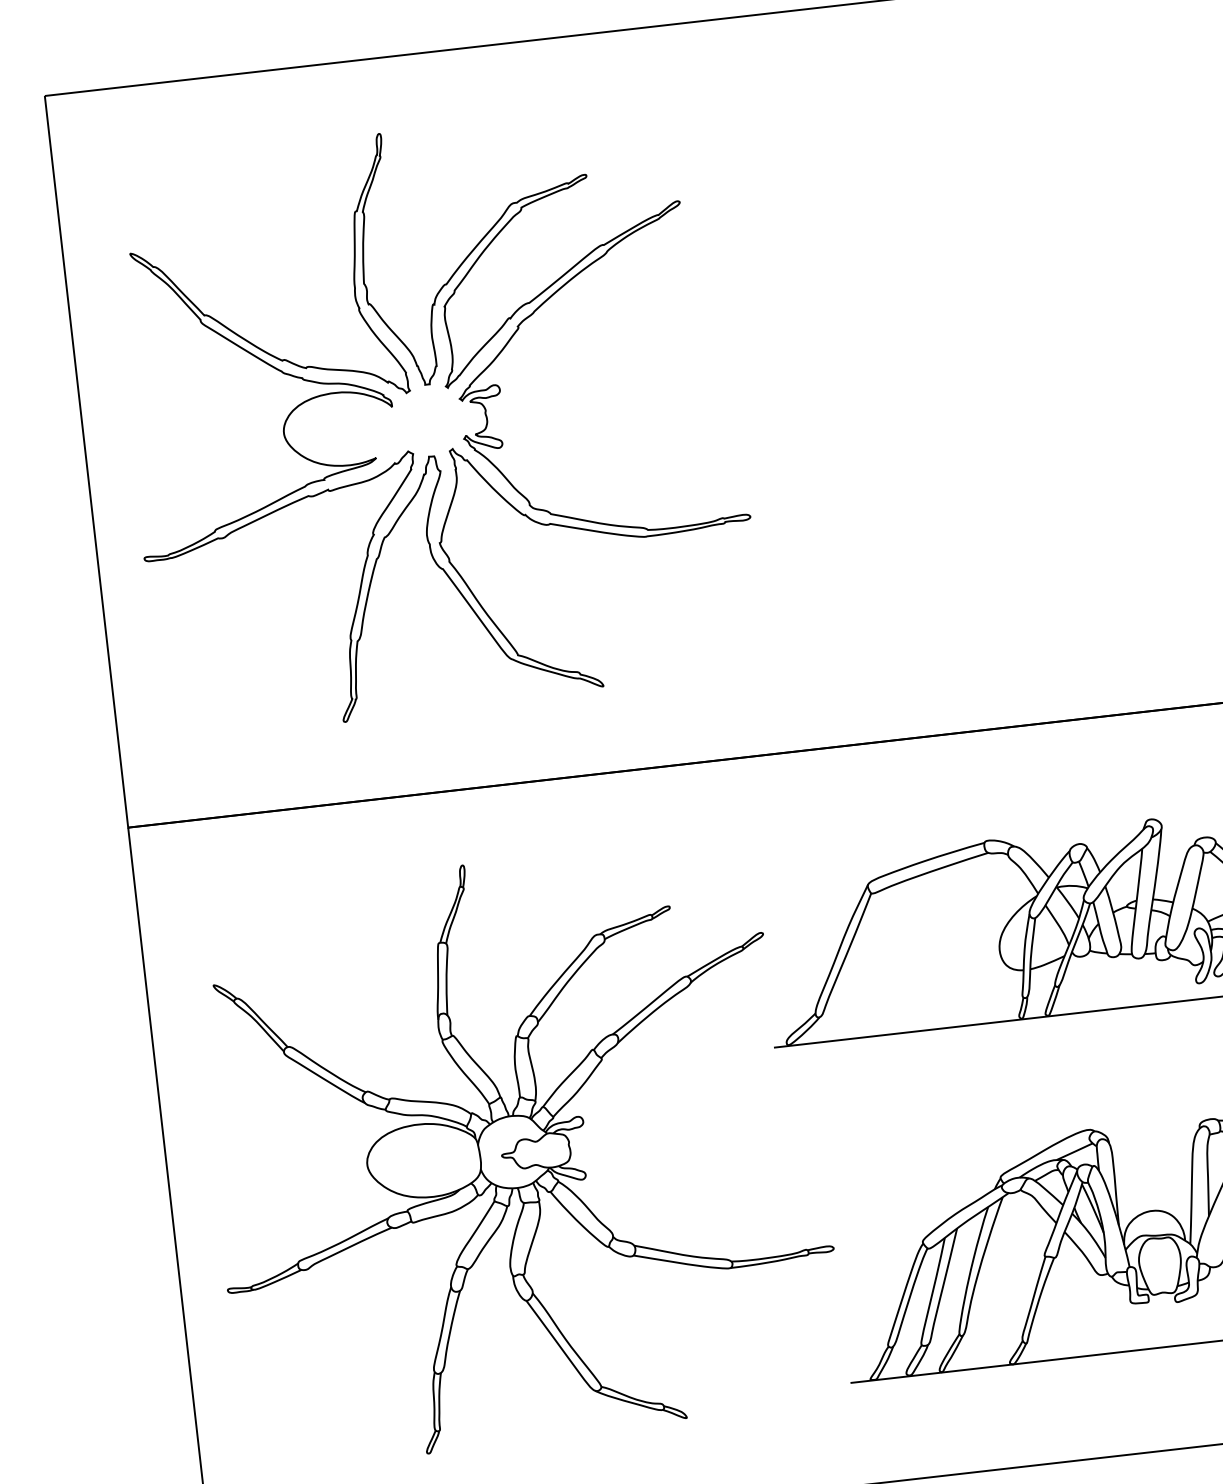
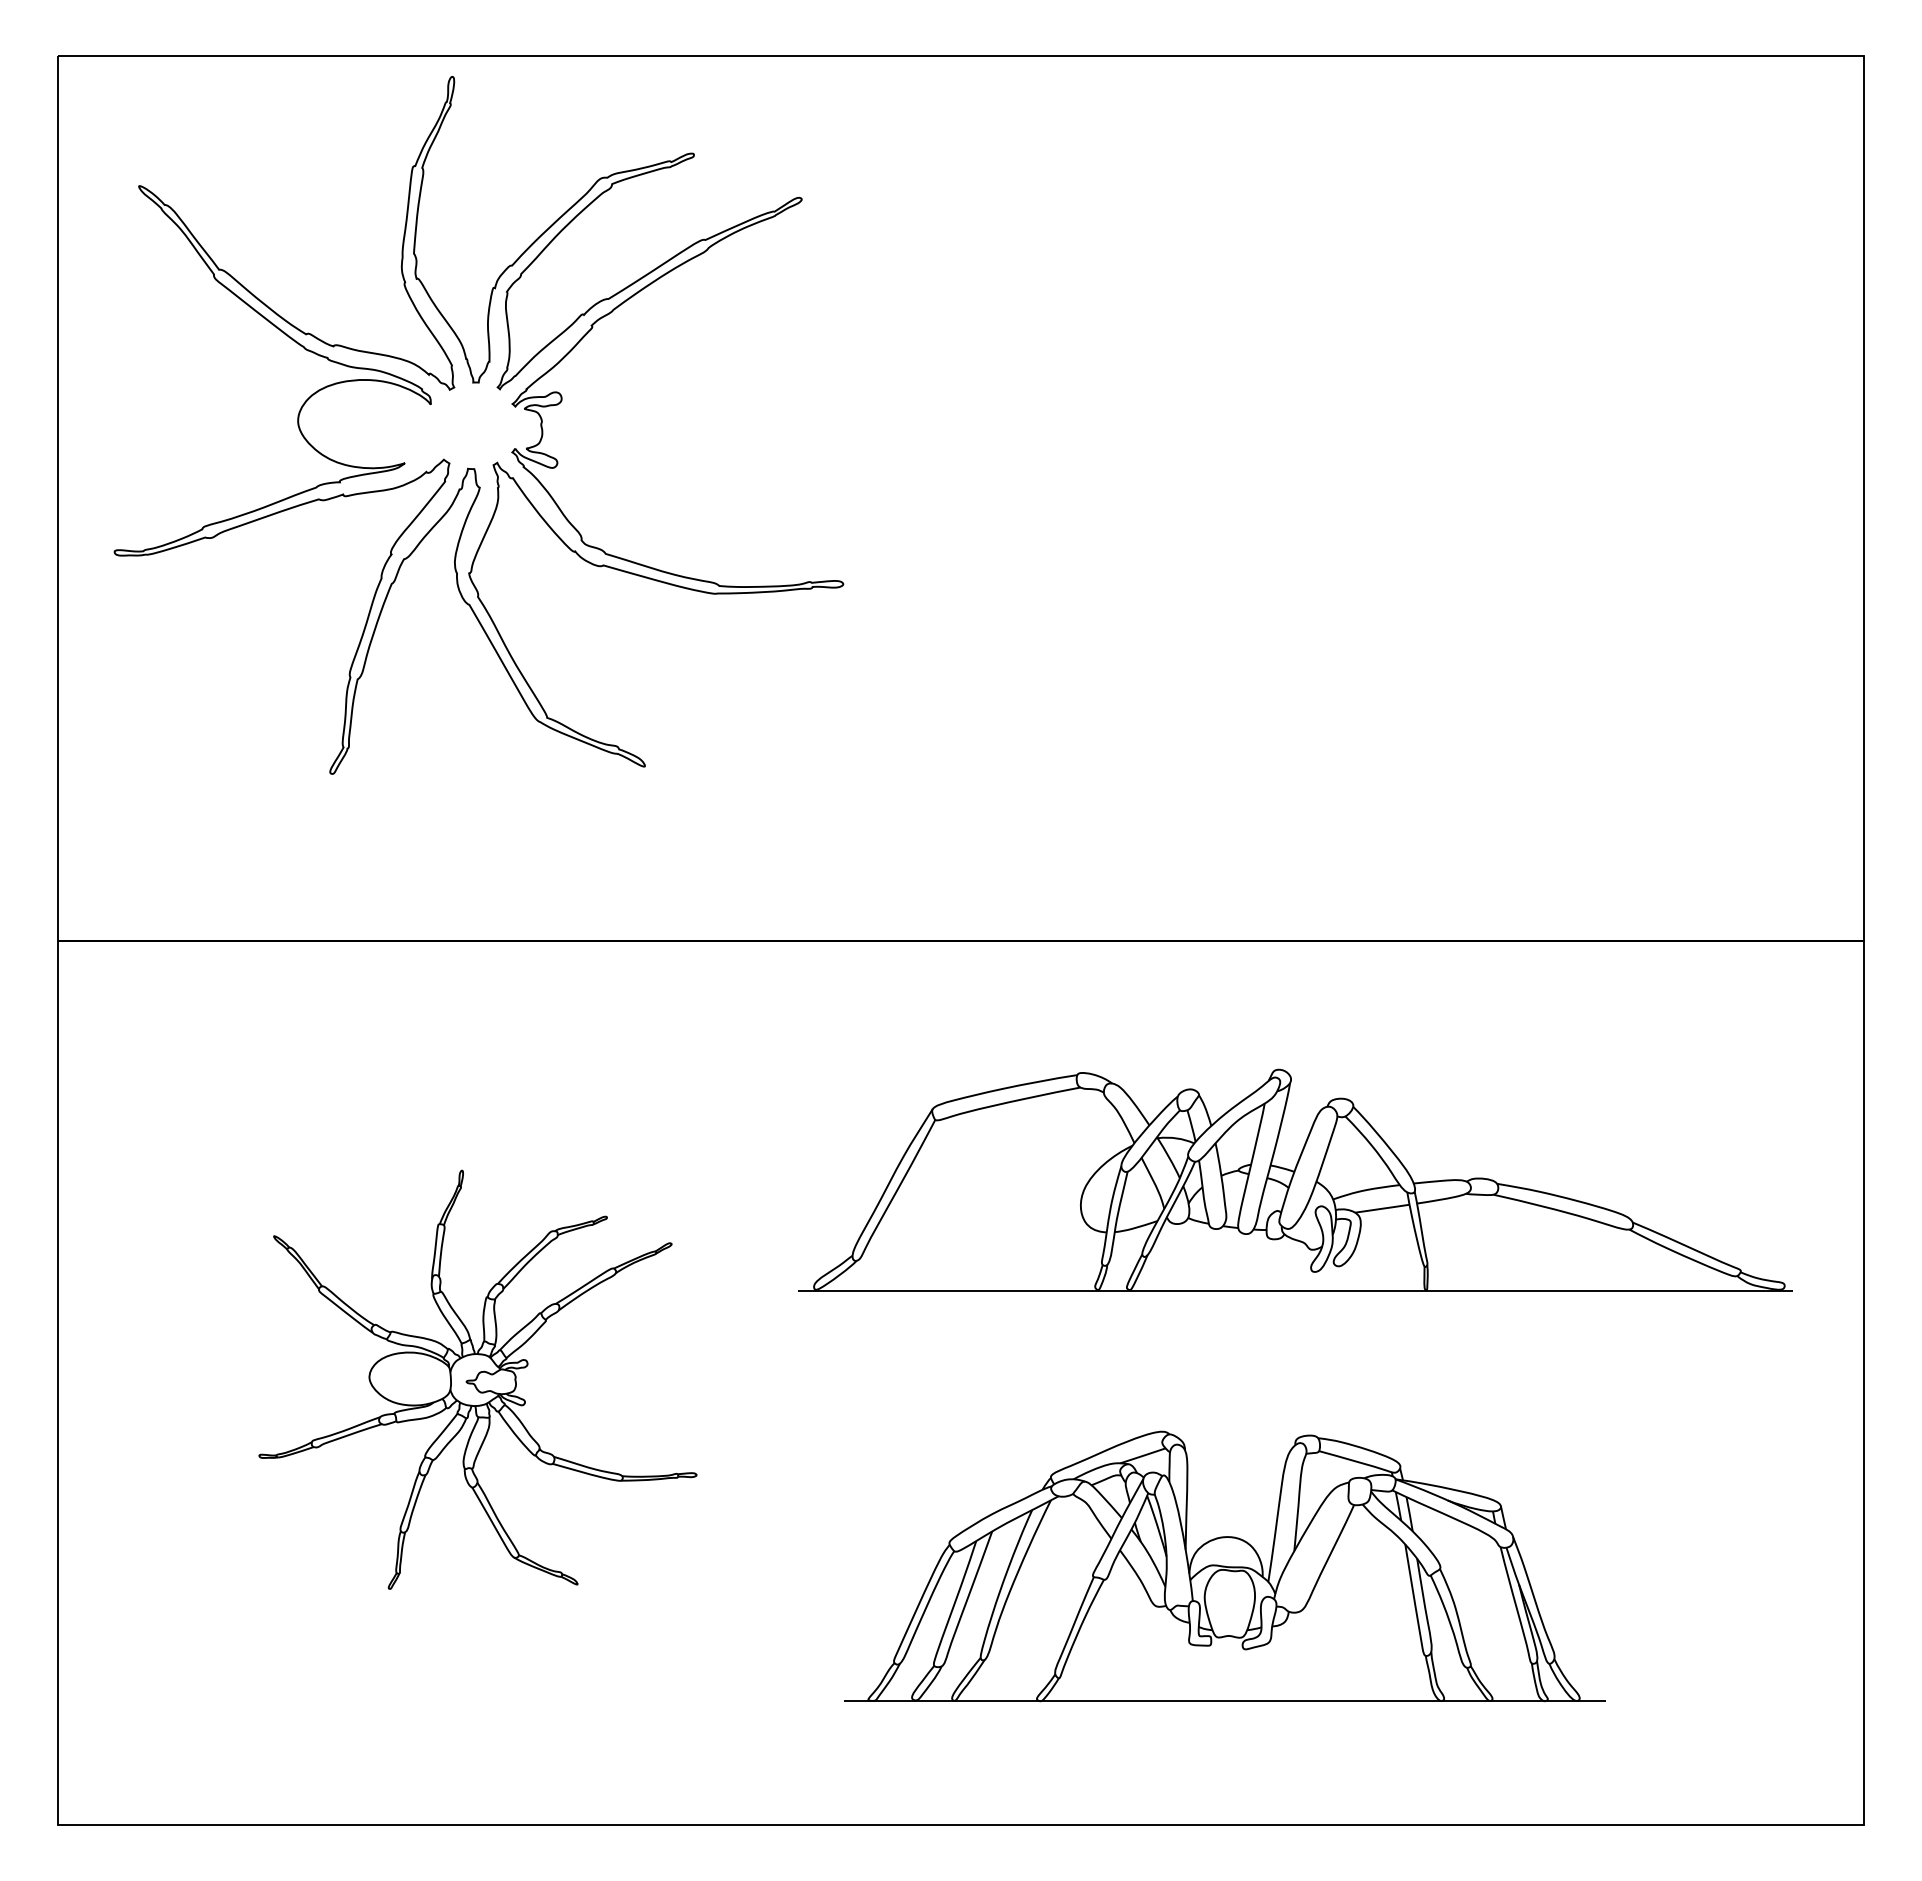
part: (433, 419) -> (478, 425), moved
part: (516, 1151) -> (477, 1379), size x0.6

